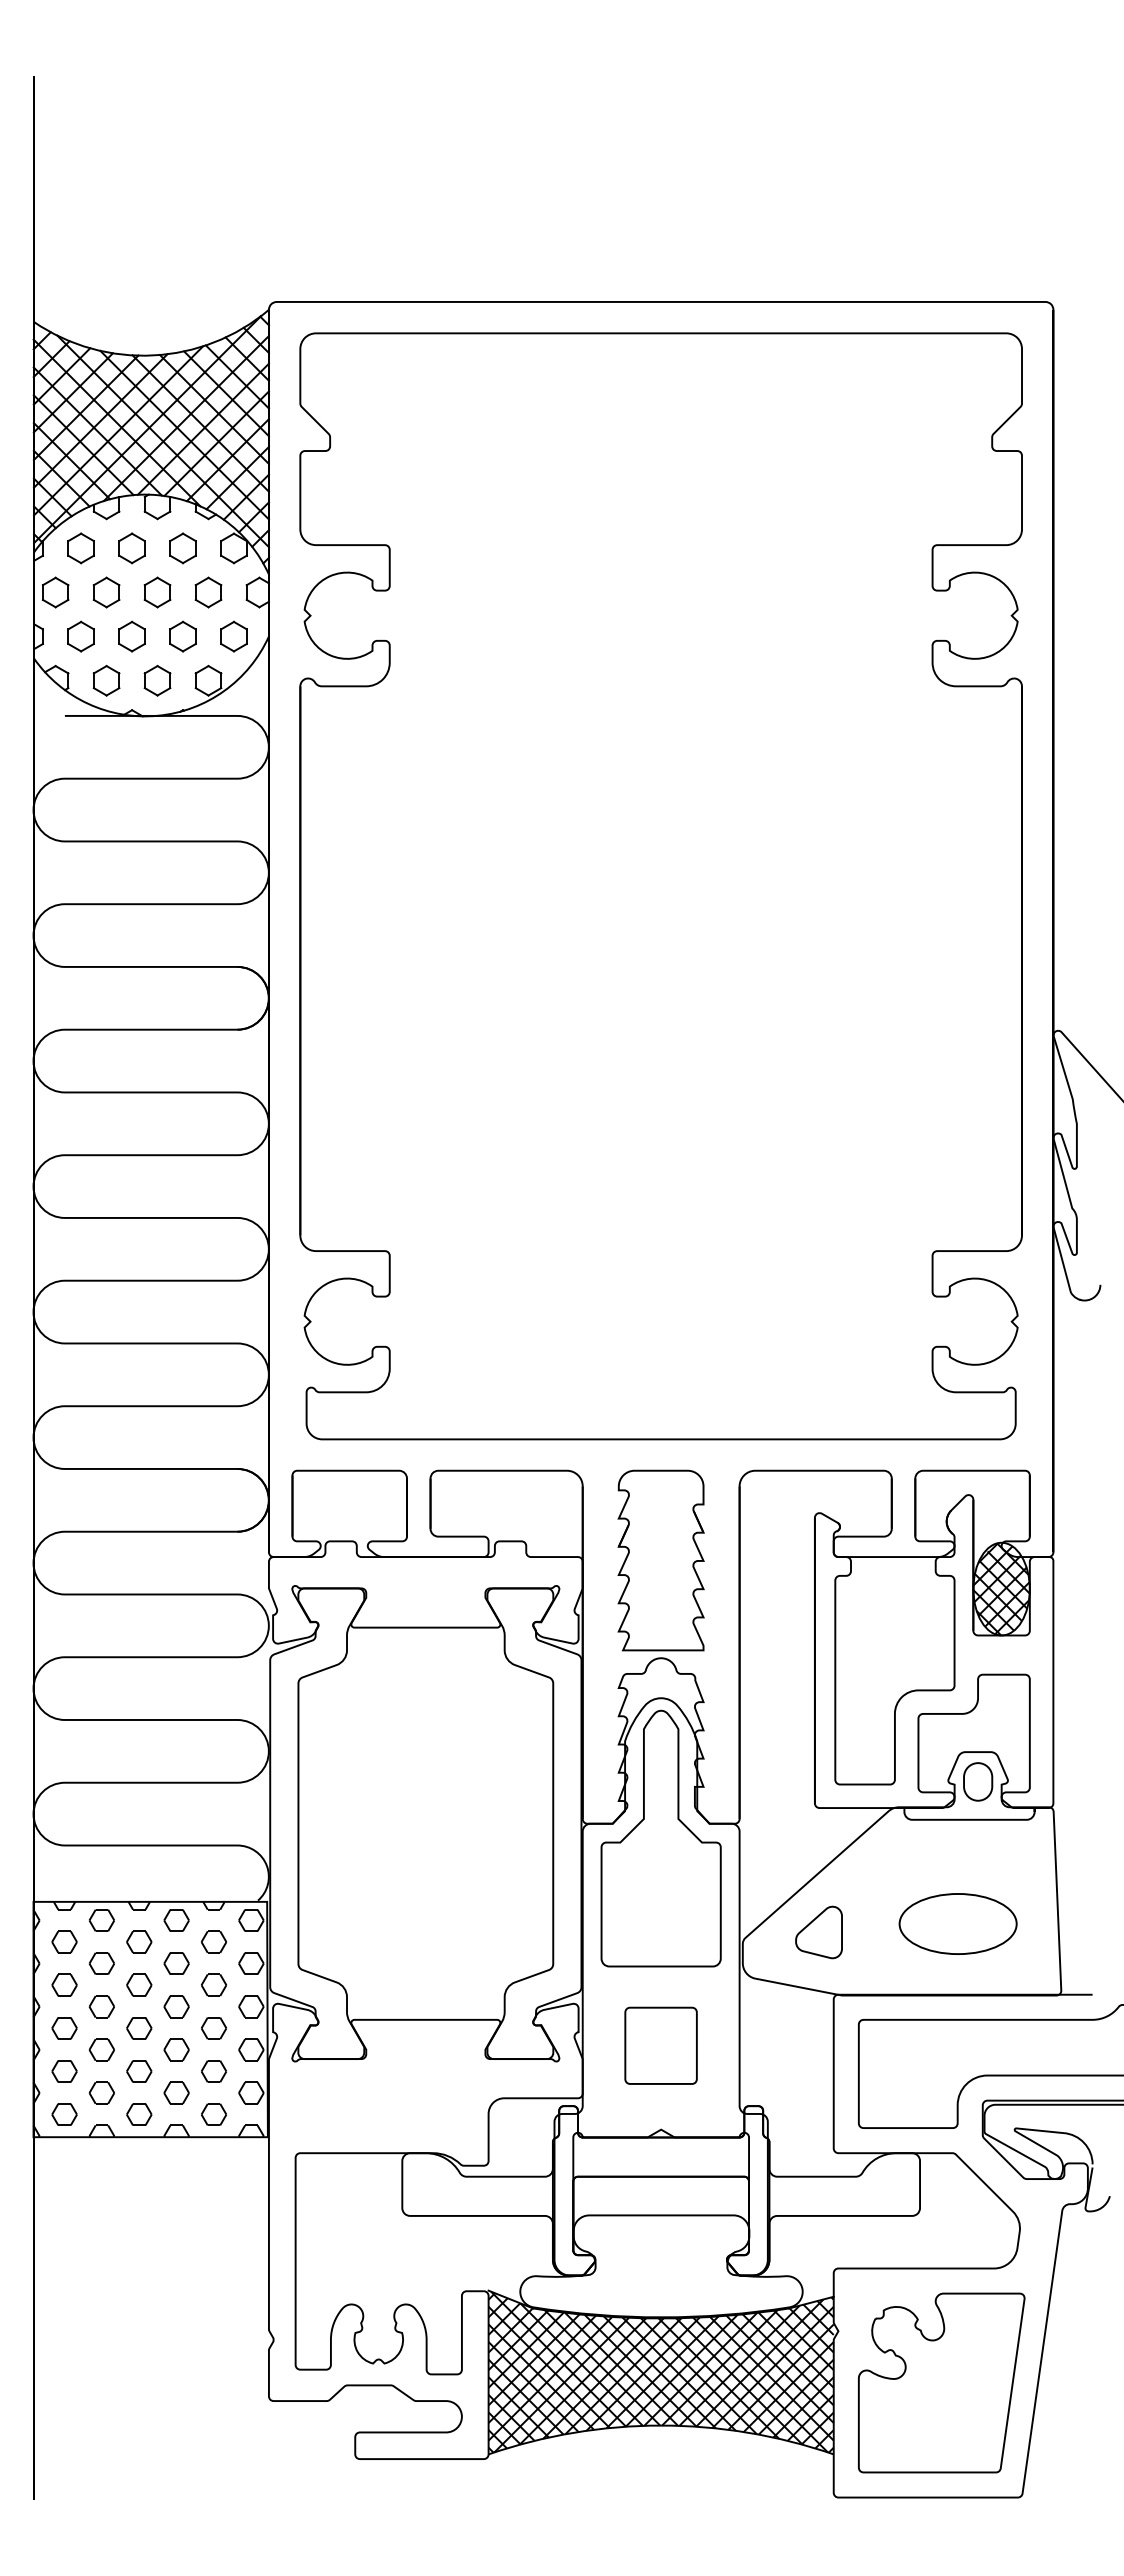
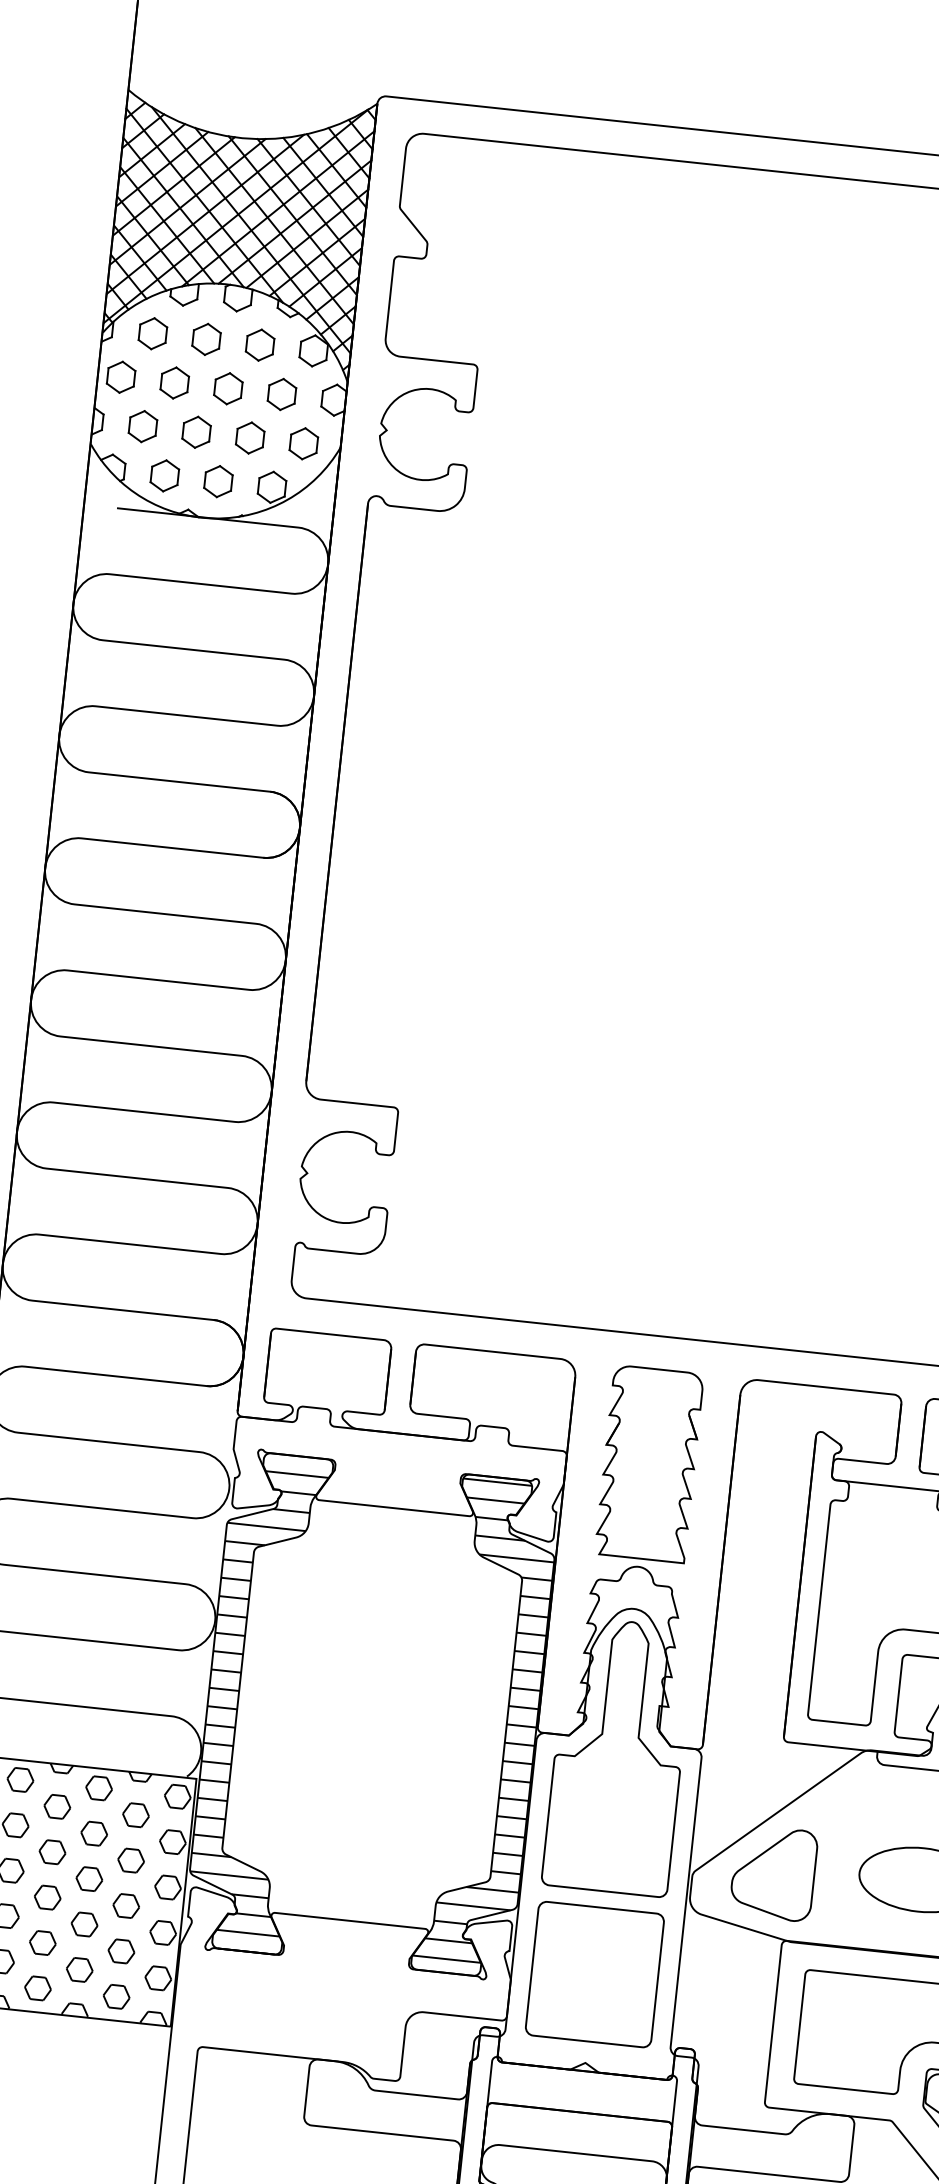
hatch: (534, 1819) -> (487, 1722), added
hatch: (315, 1832) -> (255, 1711), added
part: (818, 1932) -> (773, 1873), size x1.67
part: (660, 2045) -> (594, 1974), size x1.67

